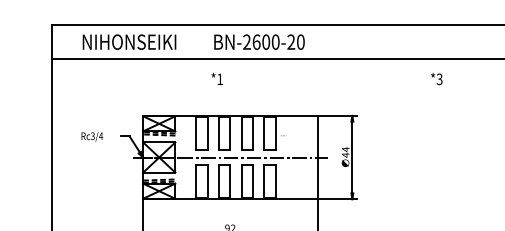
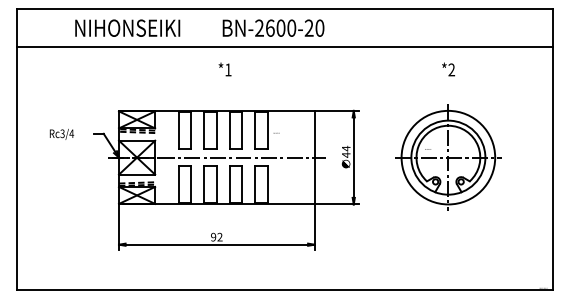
text: (193, 41) -> (199, 27), moved
text: (216, 78) -> (224, 69), moved
text: (439, 79) -> (451, 70), *3 -> *2
part: (436, 157) -> (448, 157), added

